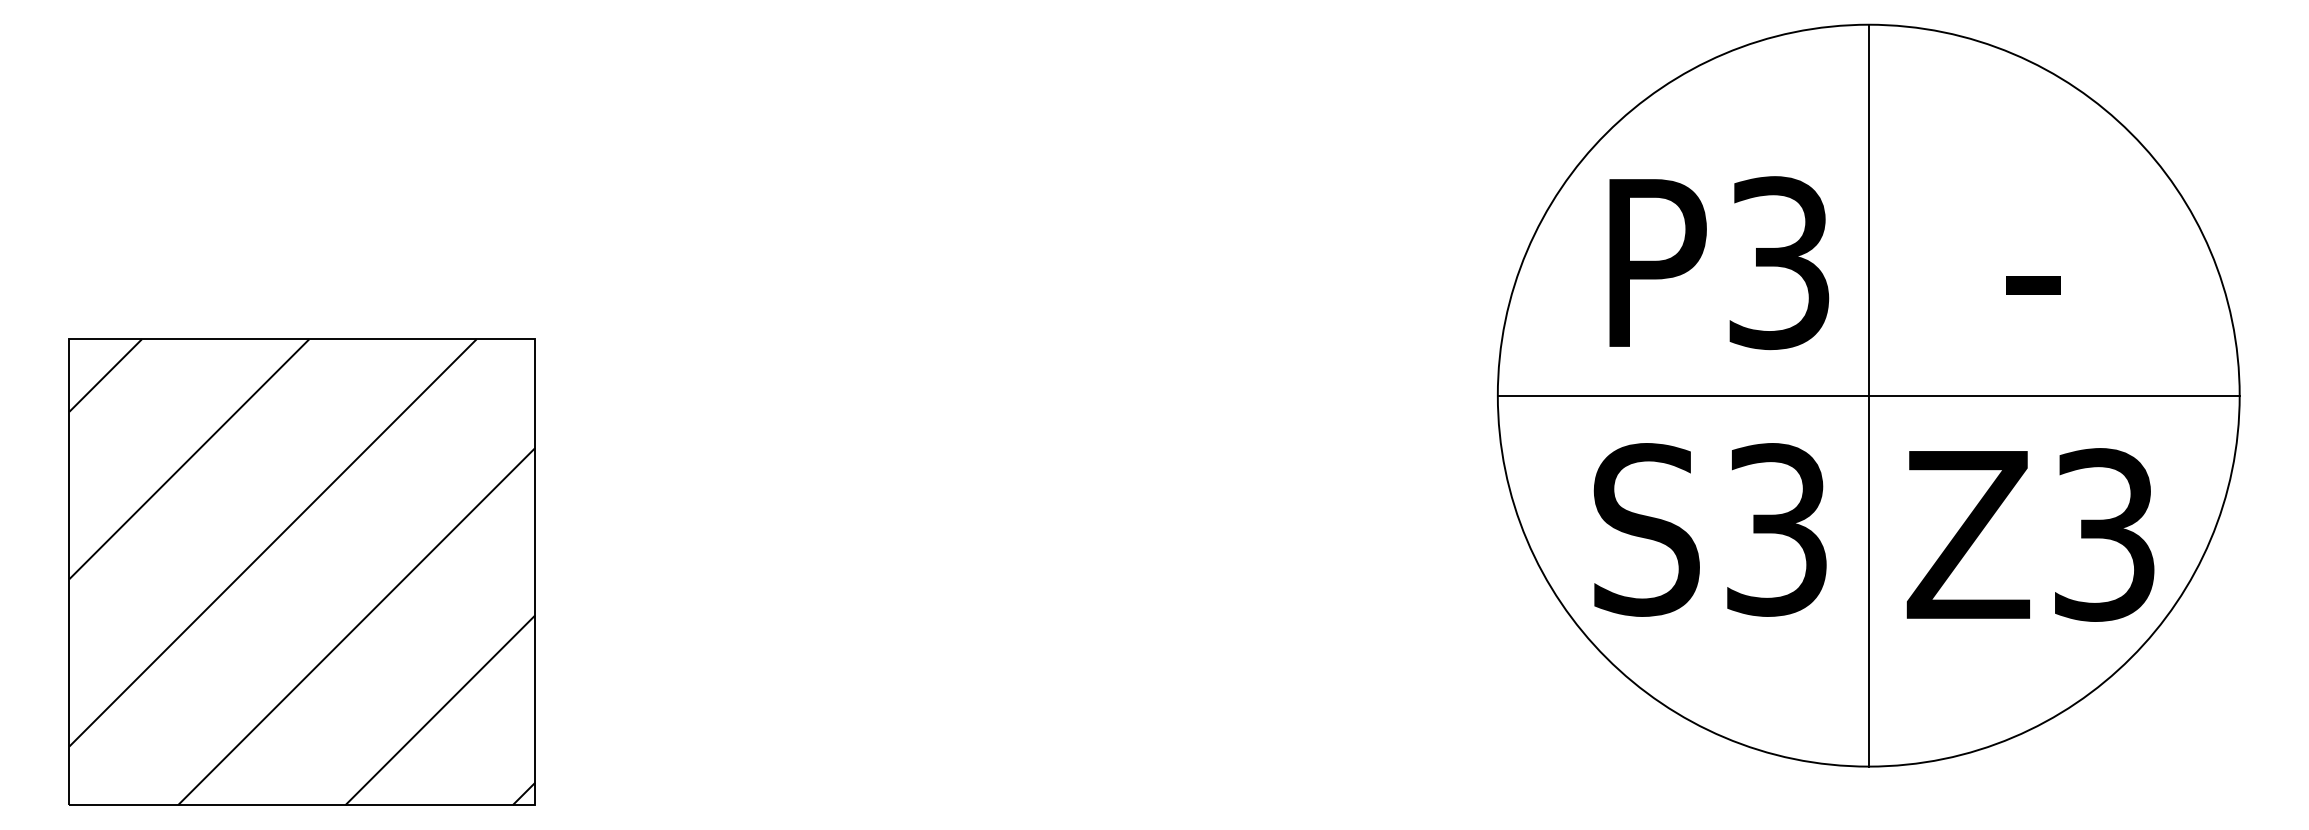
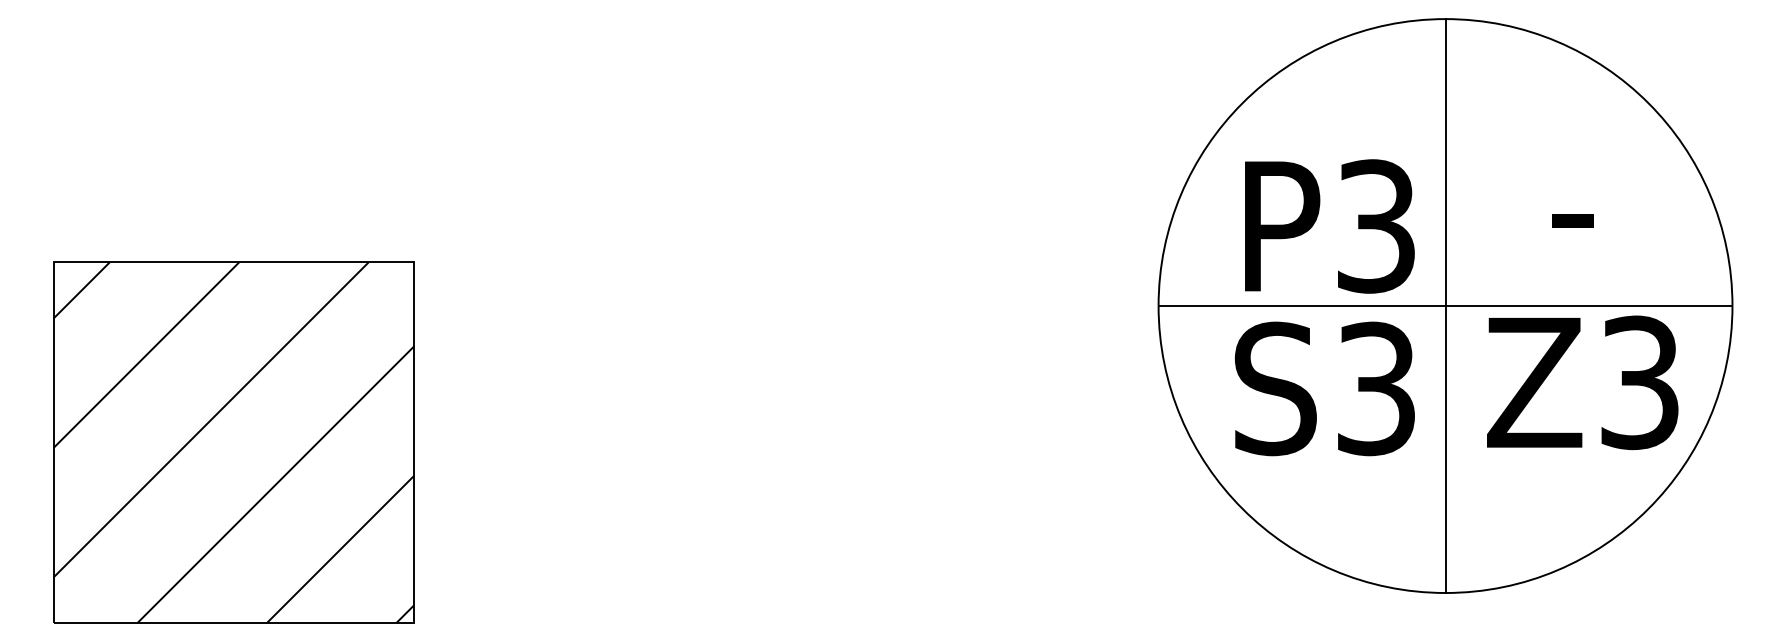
text: (1718, 263) -> (1329, 226), moved
text: (1709, 529) -> (1324, 388), moved
text: (2030, 534) -> (1582, 382), moved

